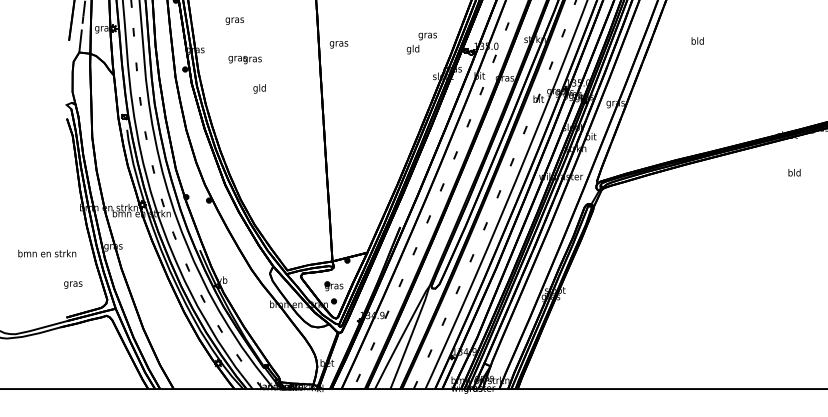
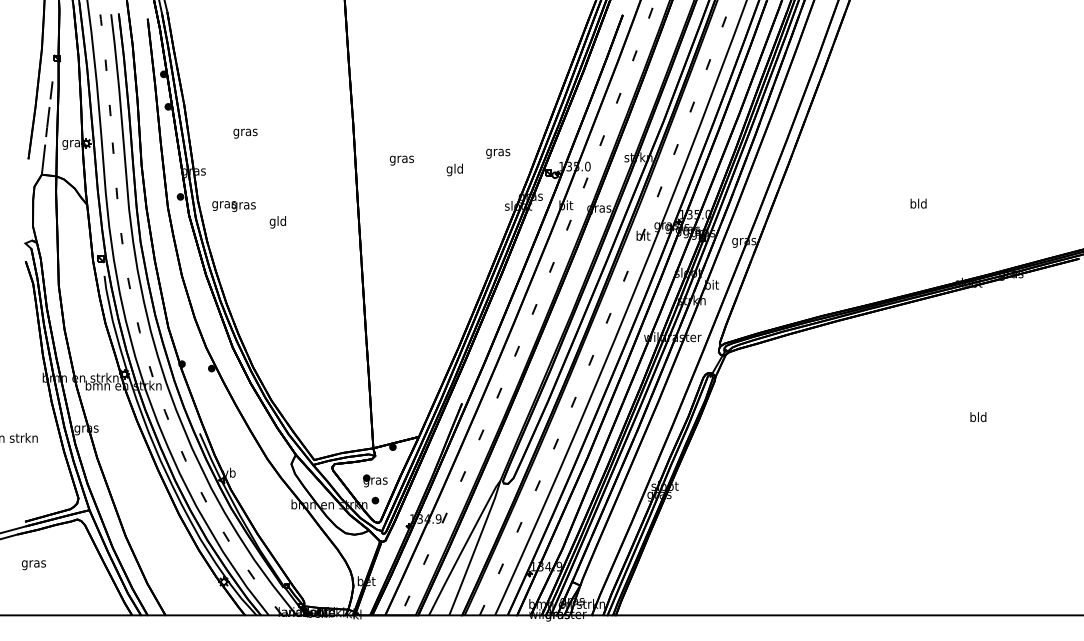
text: (697, 40) -> (918, 203), moved
text: (338, 44) -> (401, 160), moved
text: (412, 49) -> (454, 169), moved
text: (244, 59) -> (233, 206), moved
text: (794, 173) -> (978, 417), moved
text: (72, 285) -> (33, 565), moved

